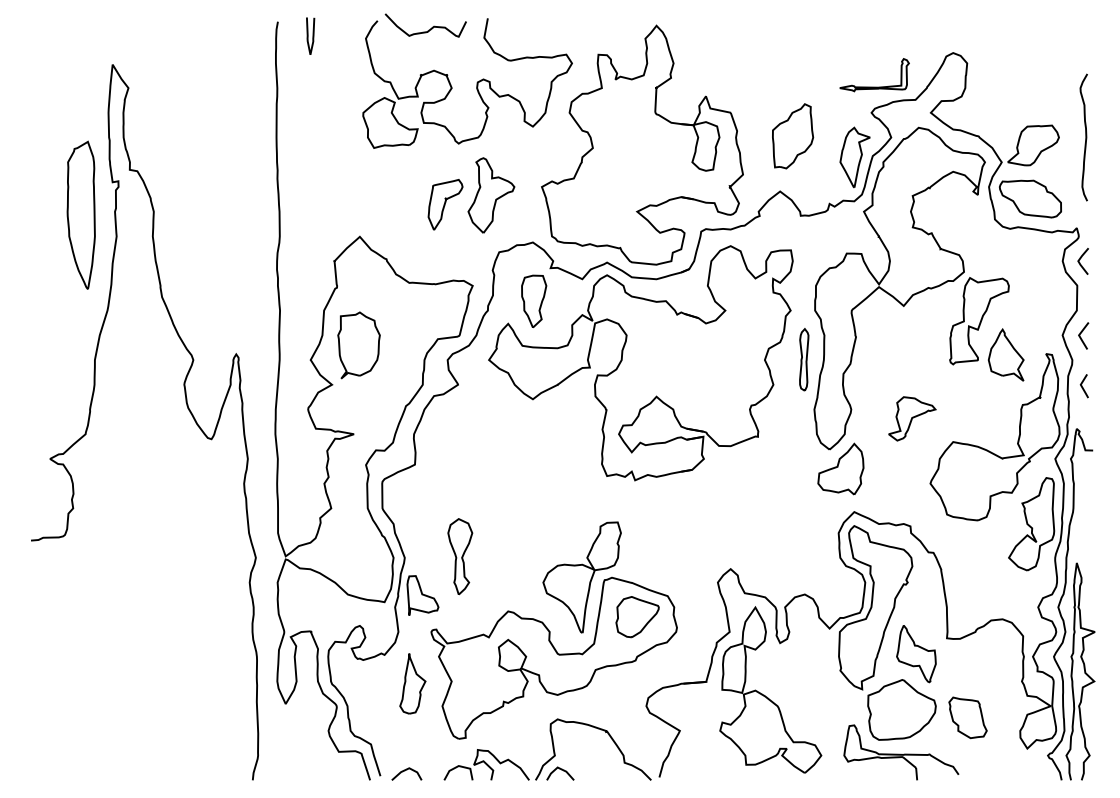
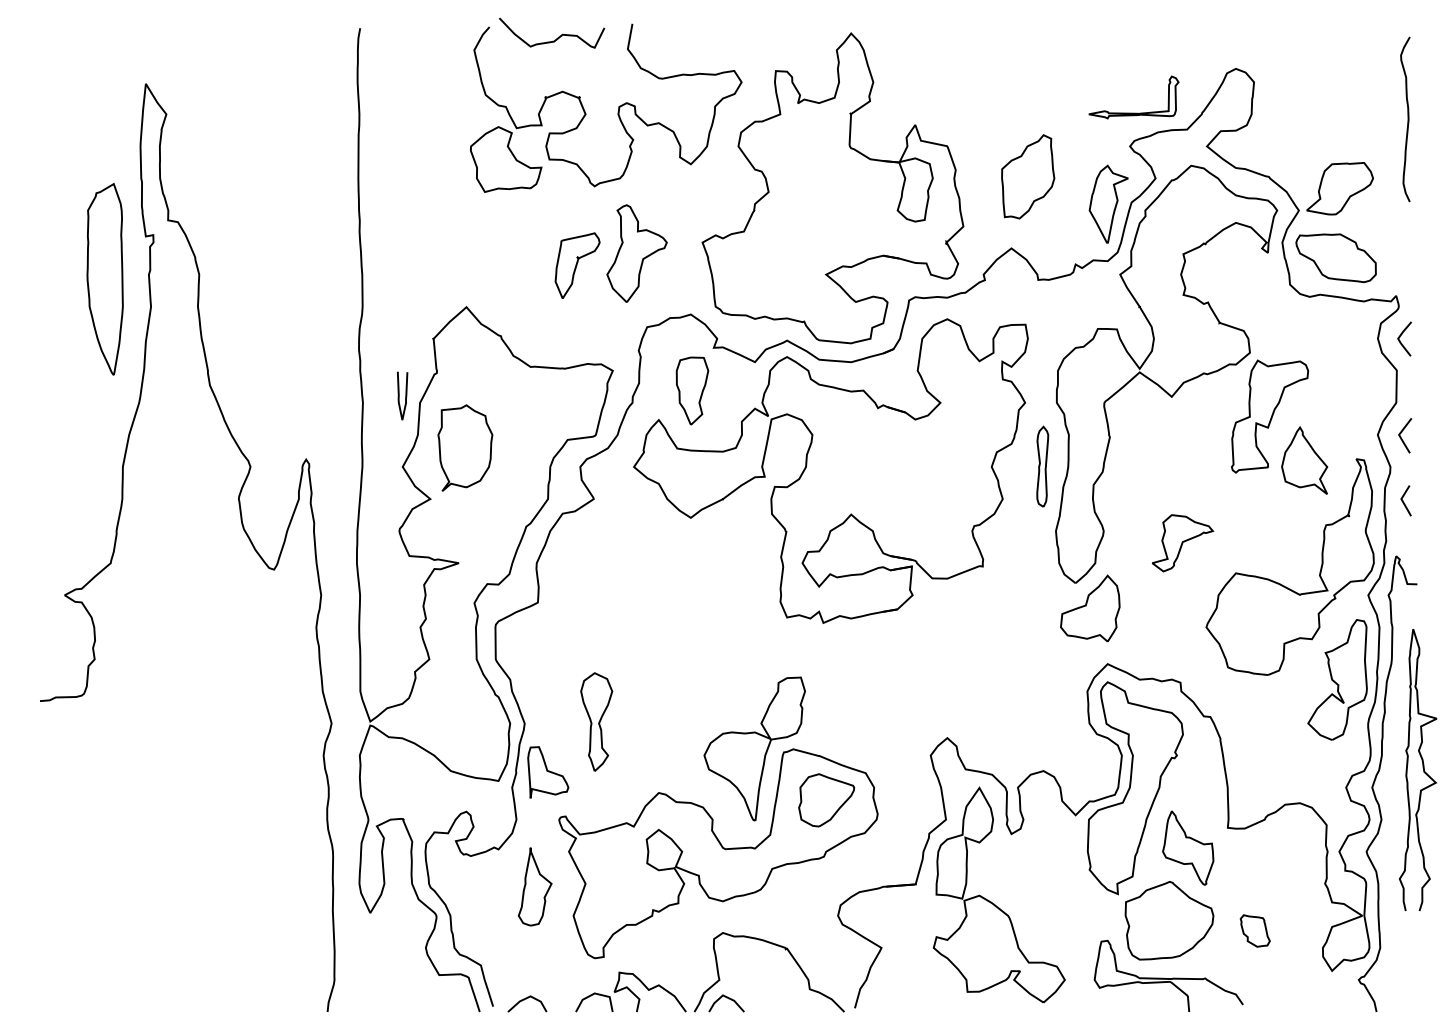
curve: (308, 35) -> (399, 395), moved
curve: (1085, 137) -> (1407, 119), moved
curve: (1083, 670) -> (1422, 768), moved
part: (968, 717) -> (1255, 930), size x0.6

